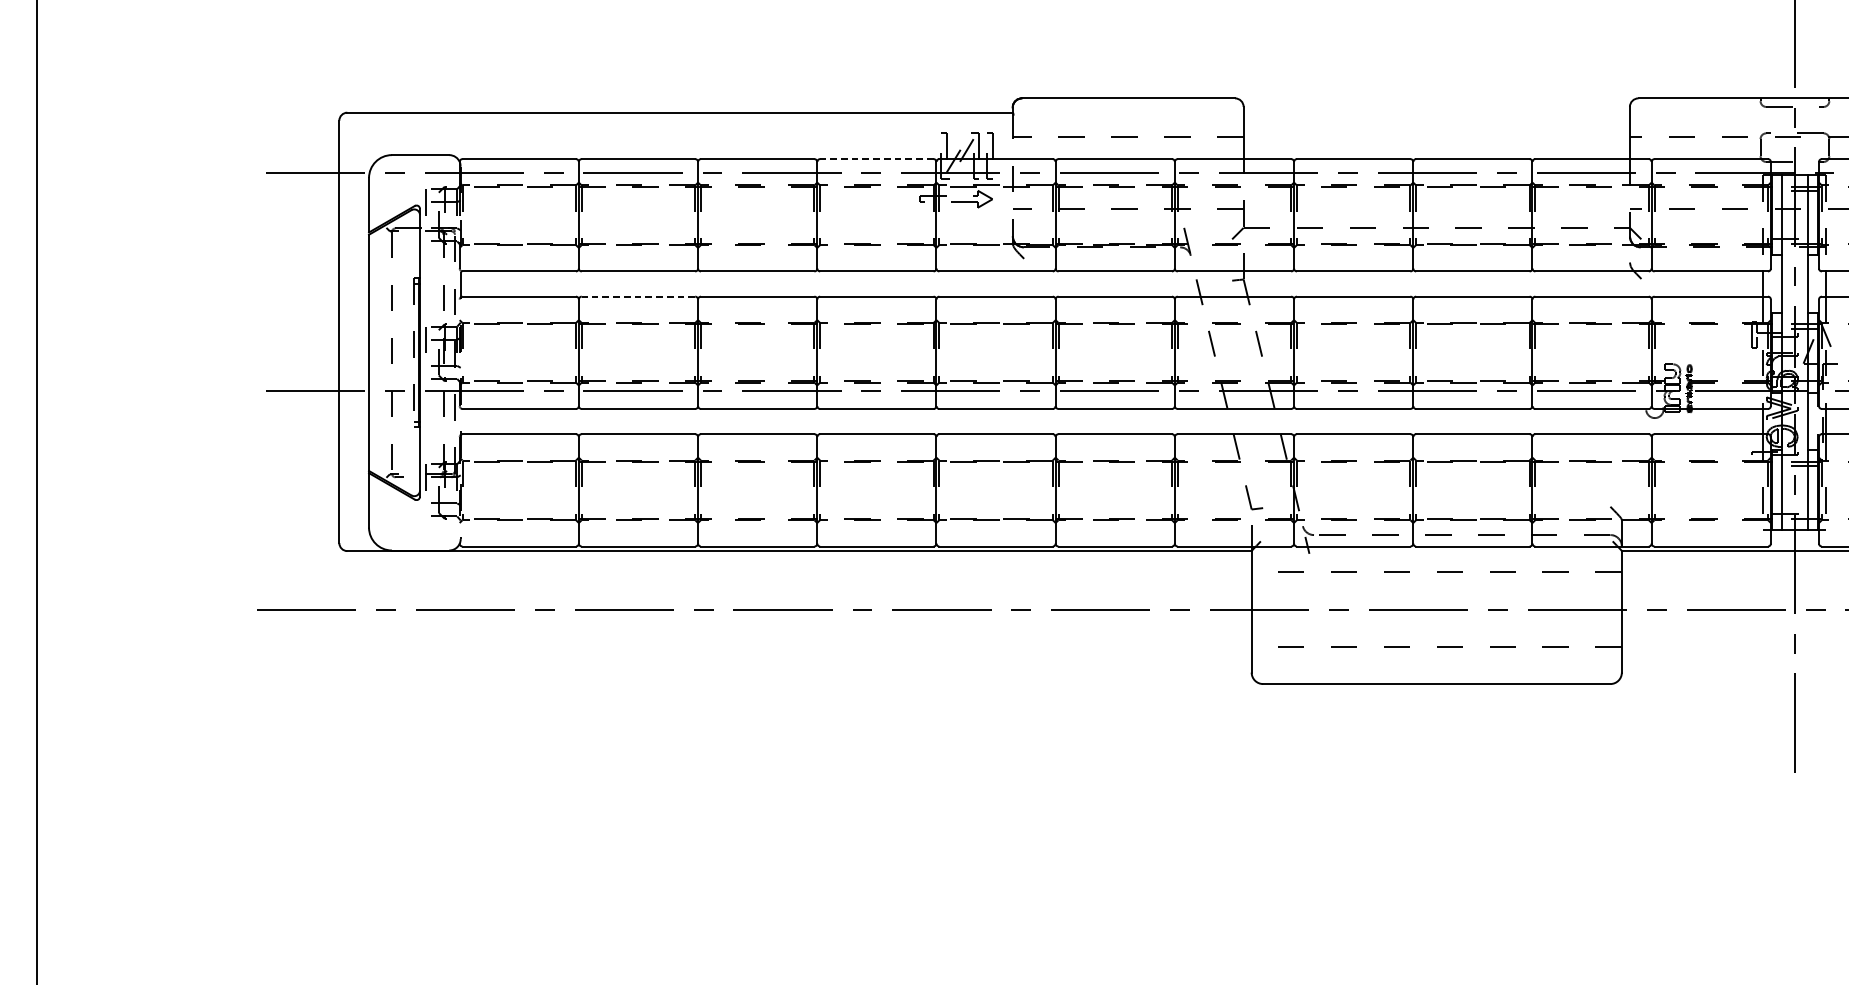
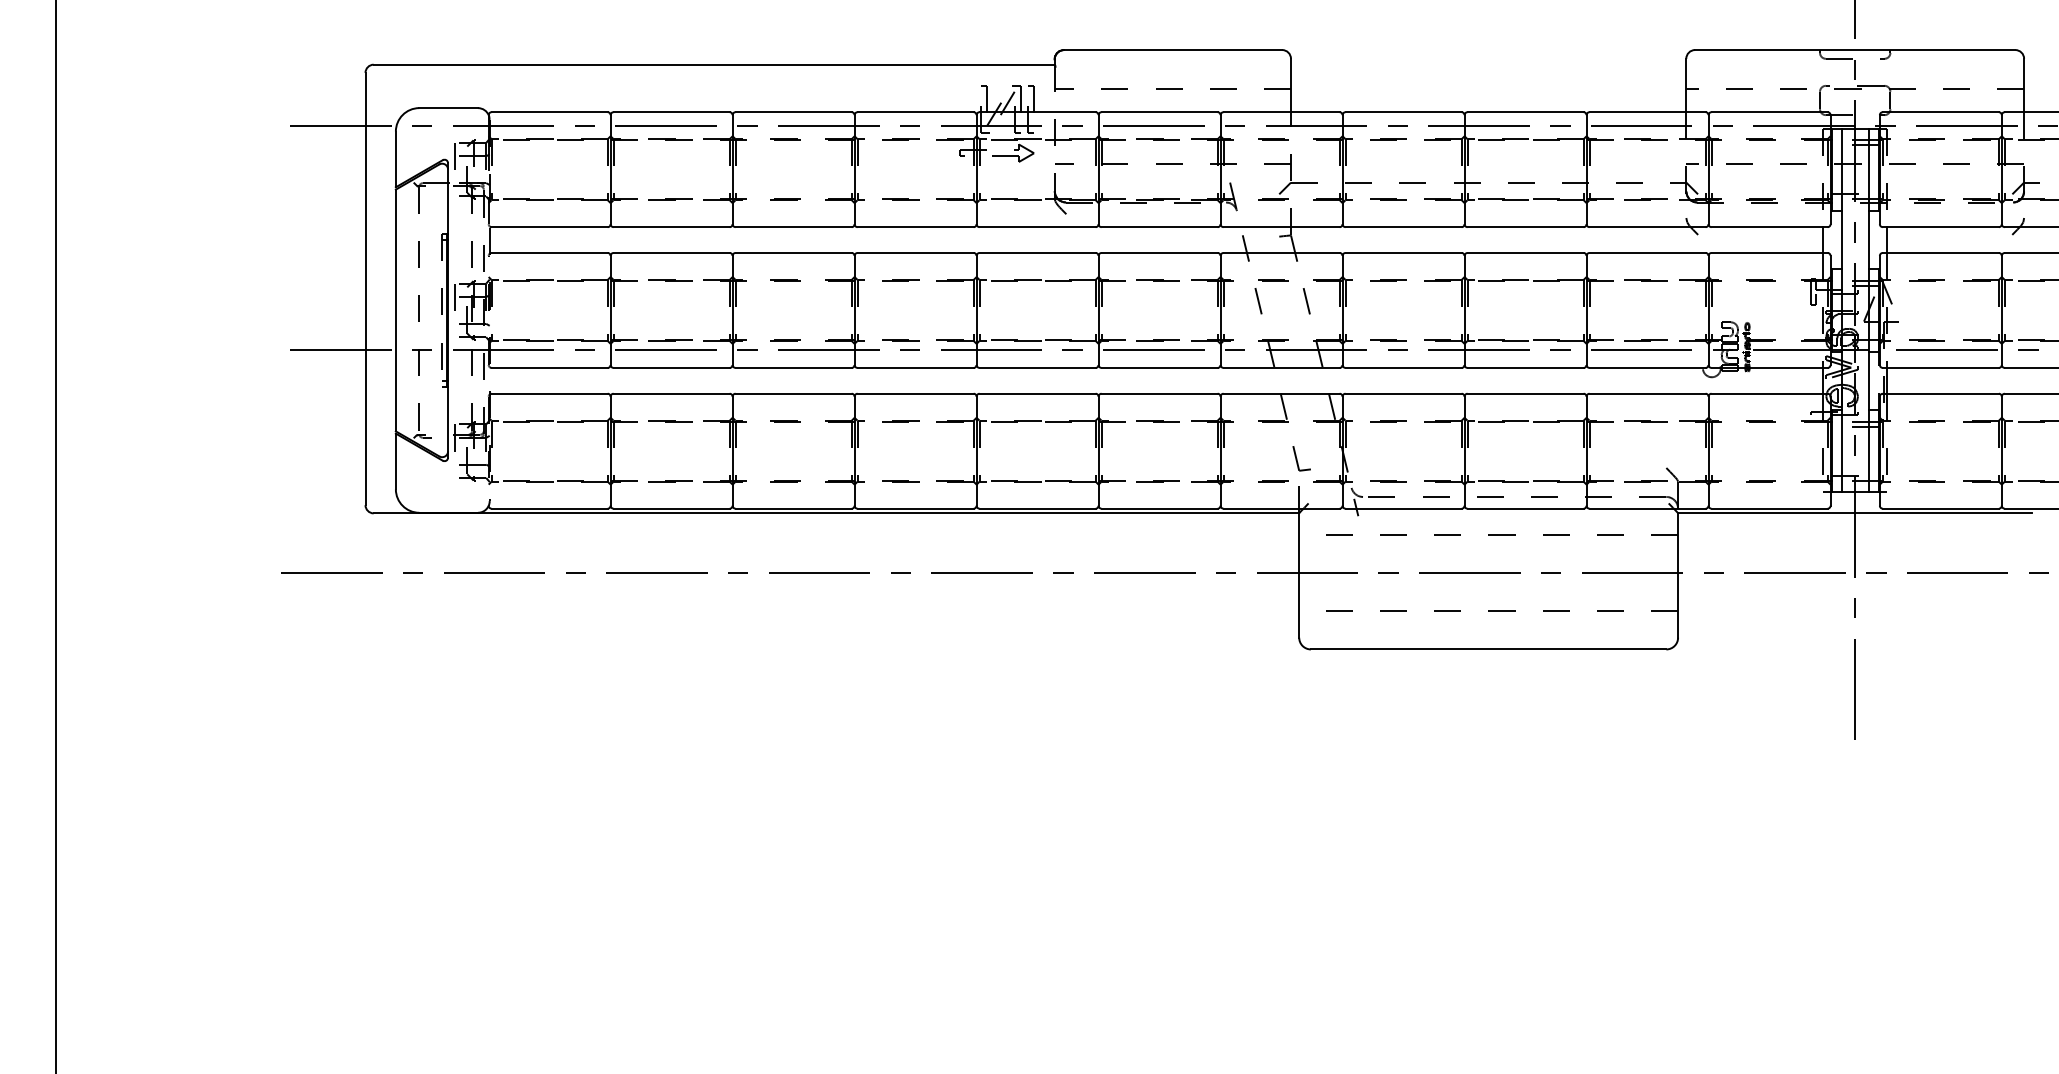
line: (876, 159) -> (915, 112), dashed -> solid
line: (638, 296) -> (671, 252), dashed -> solid

